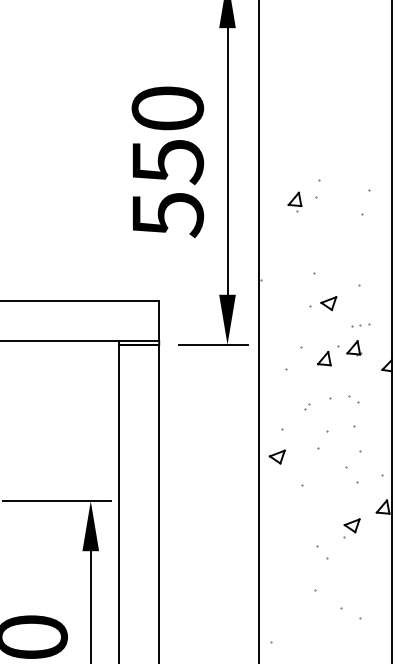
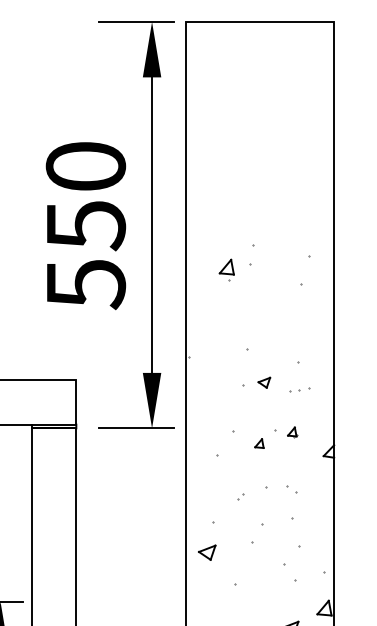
part: (328, 303) -> (263, 382), size x0.7
part: (360, 325) -> (299, 390), moved
part: (354, 348) -> (292, 432), size x0.6
part: (324, 358) -> (259, 443), size x0.6

